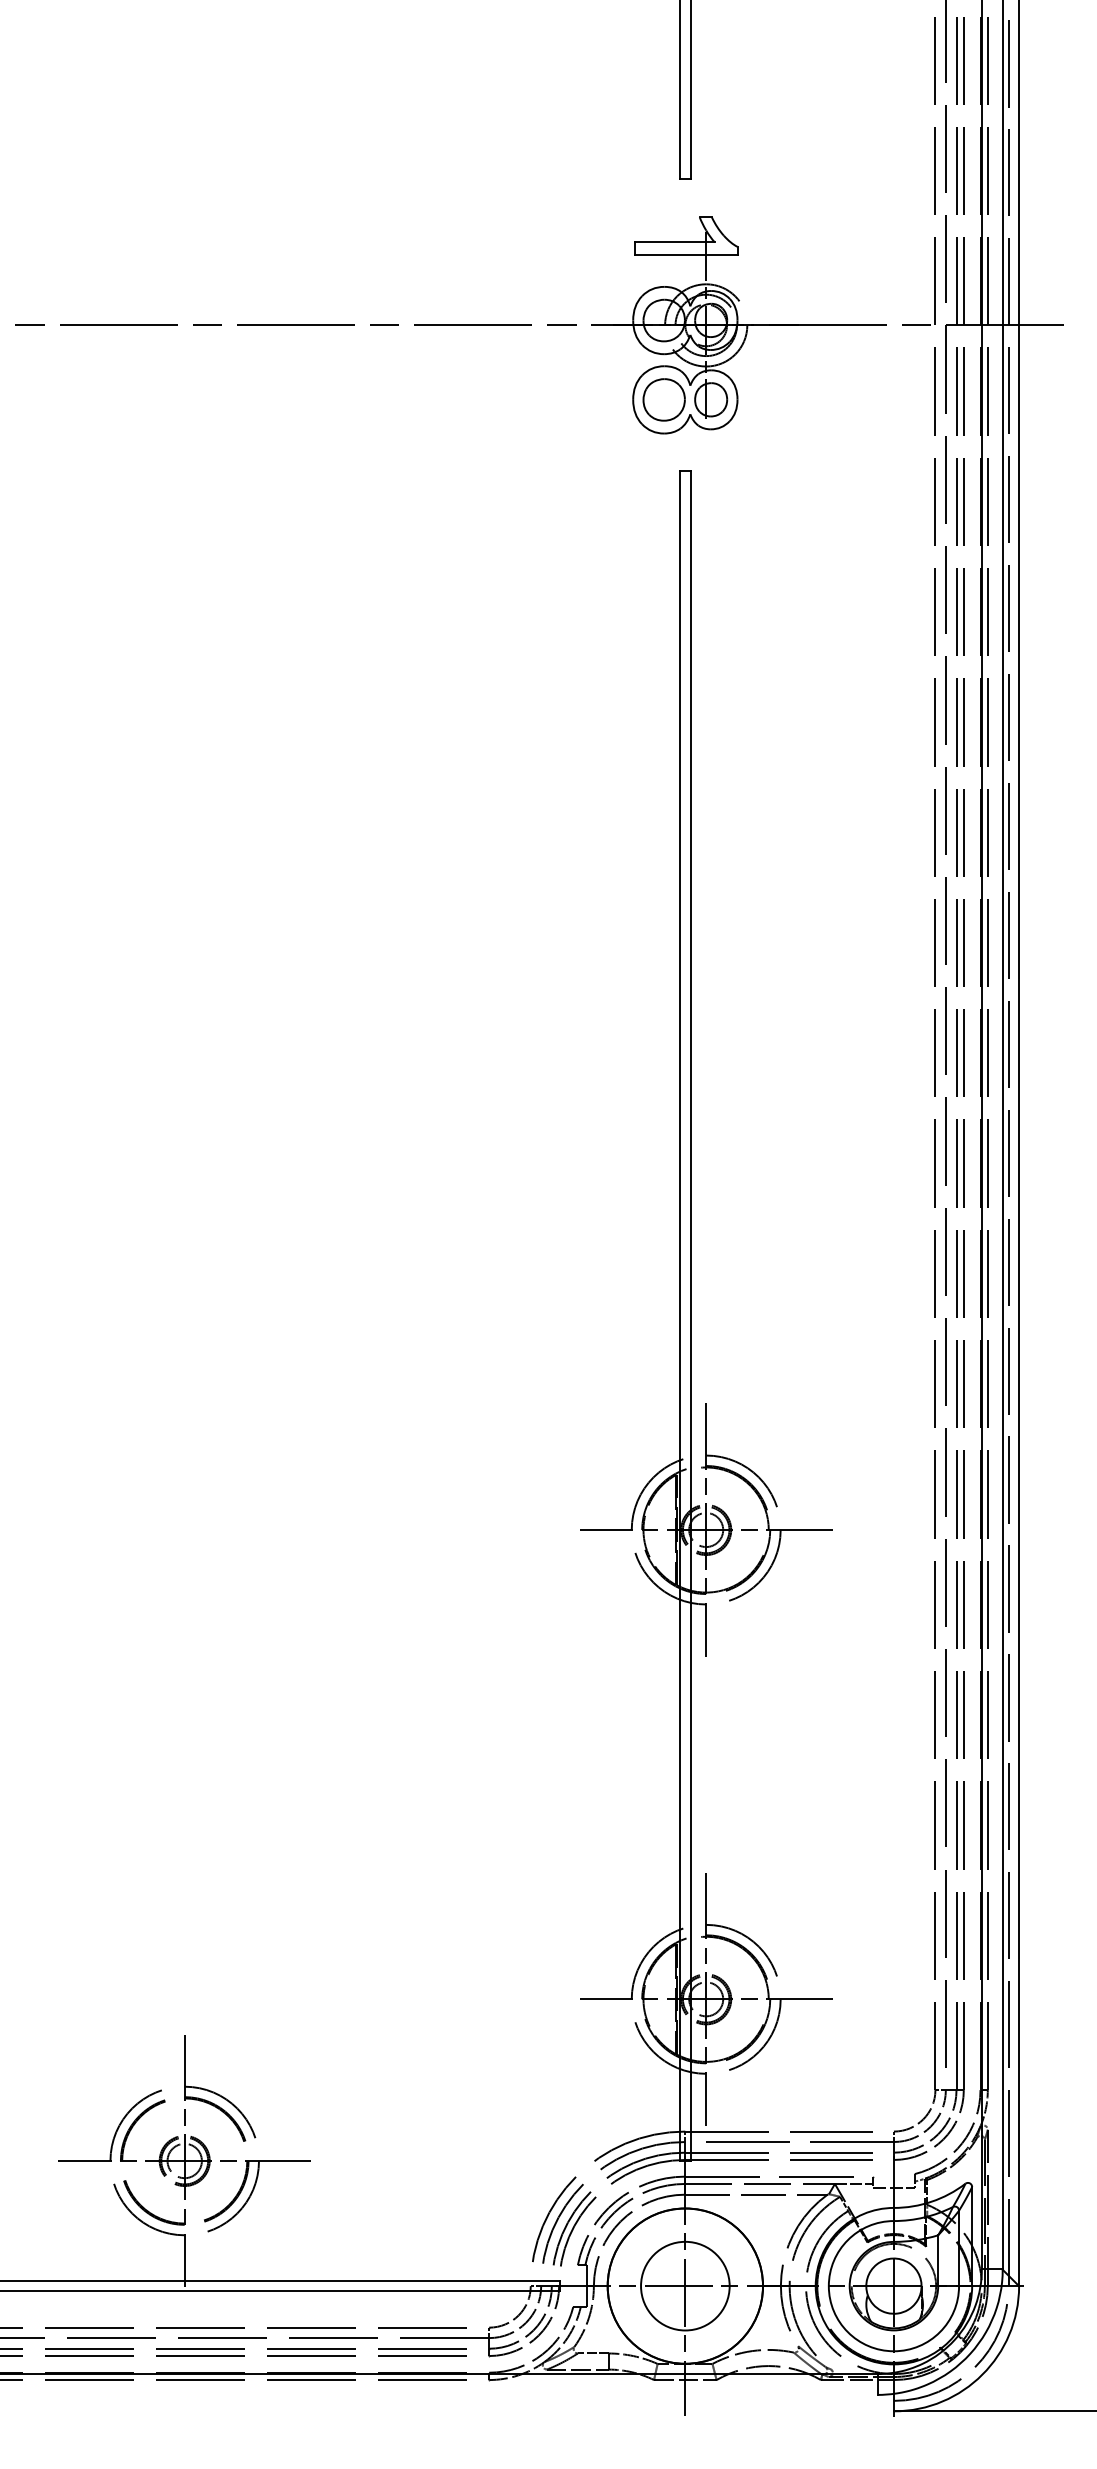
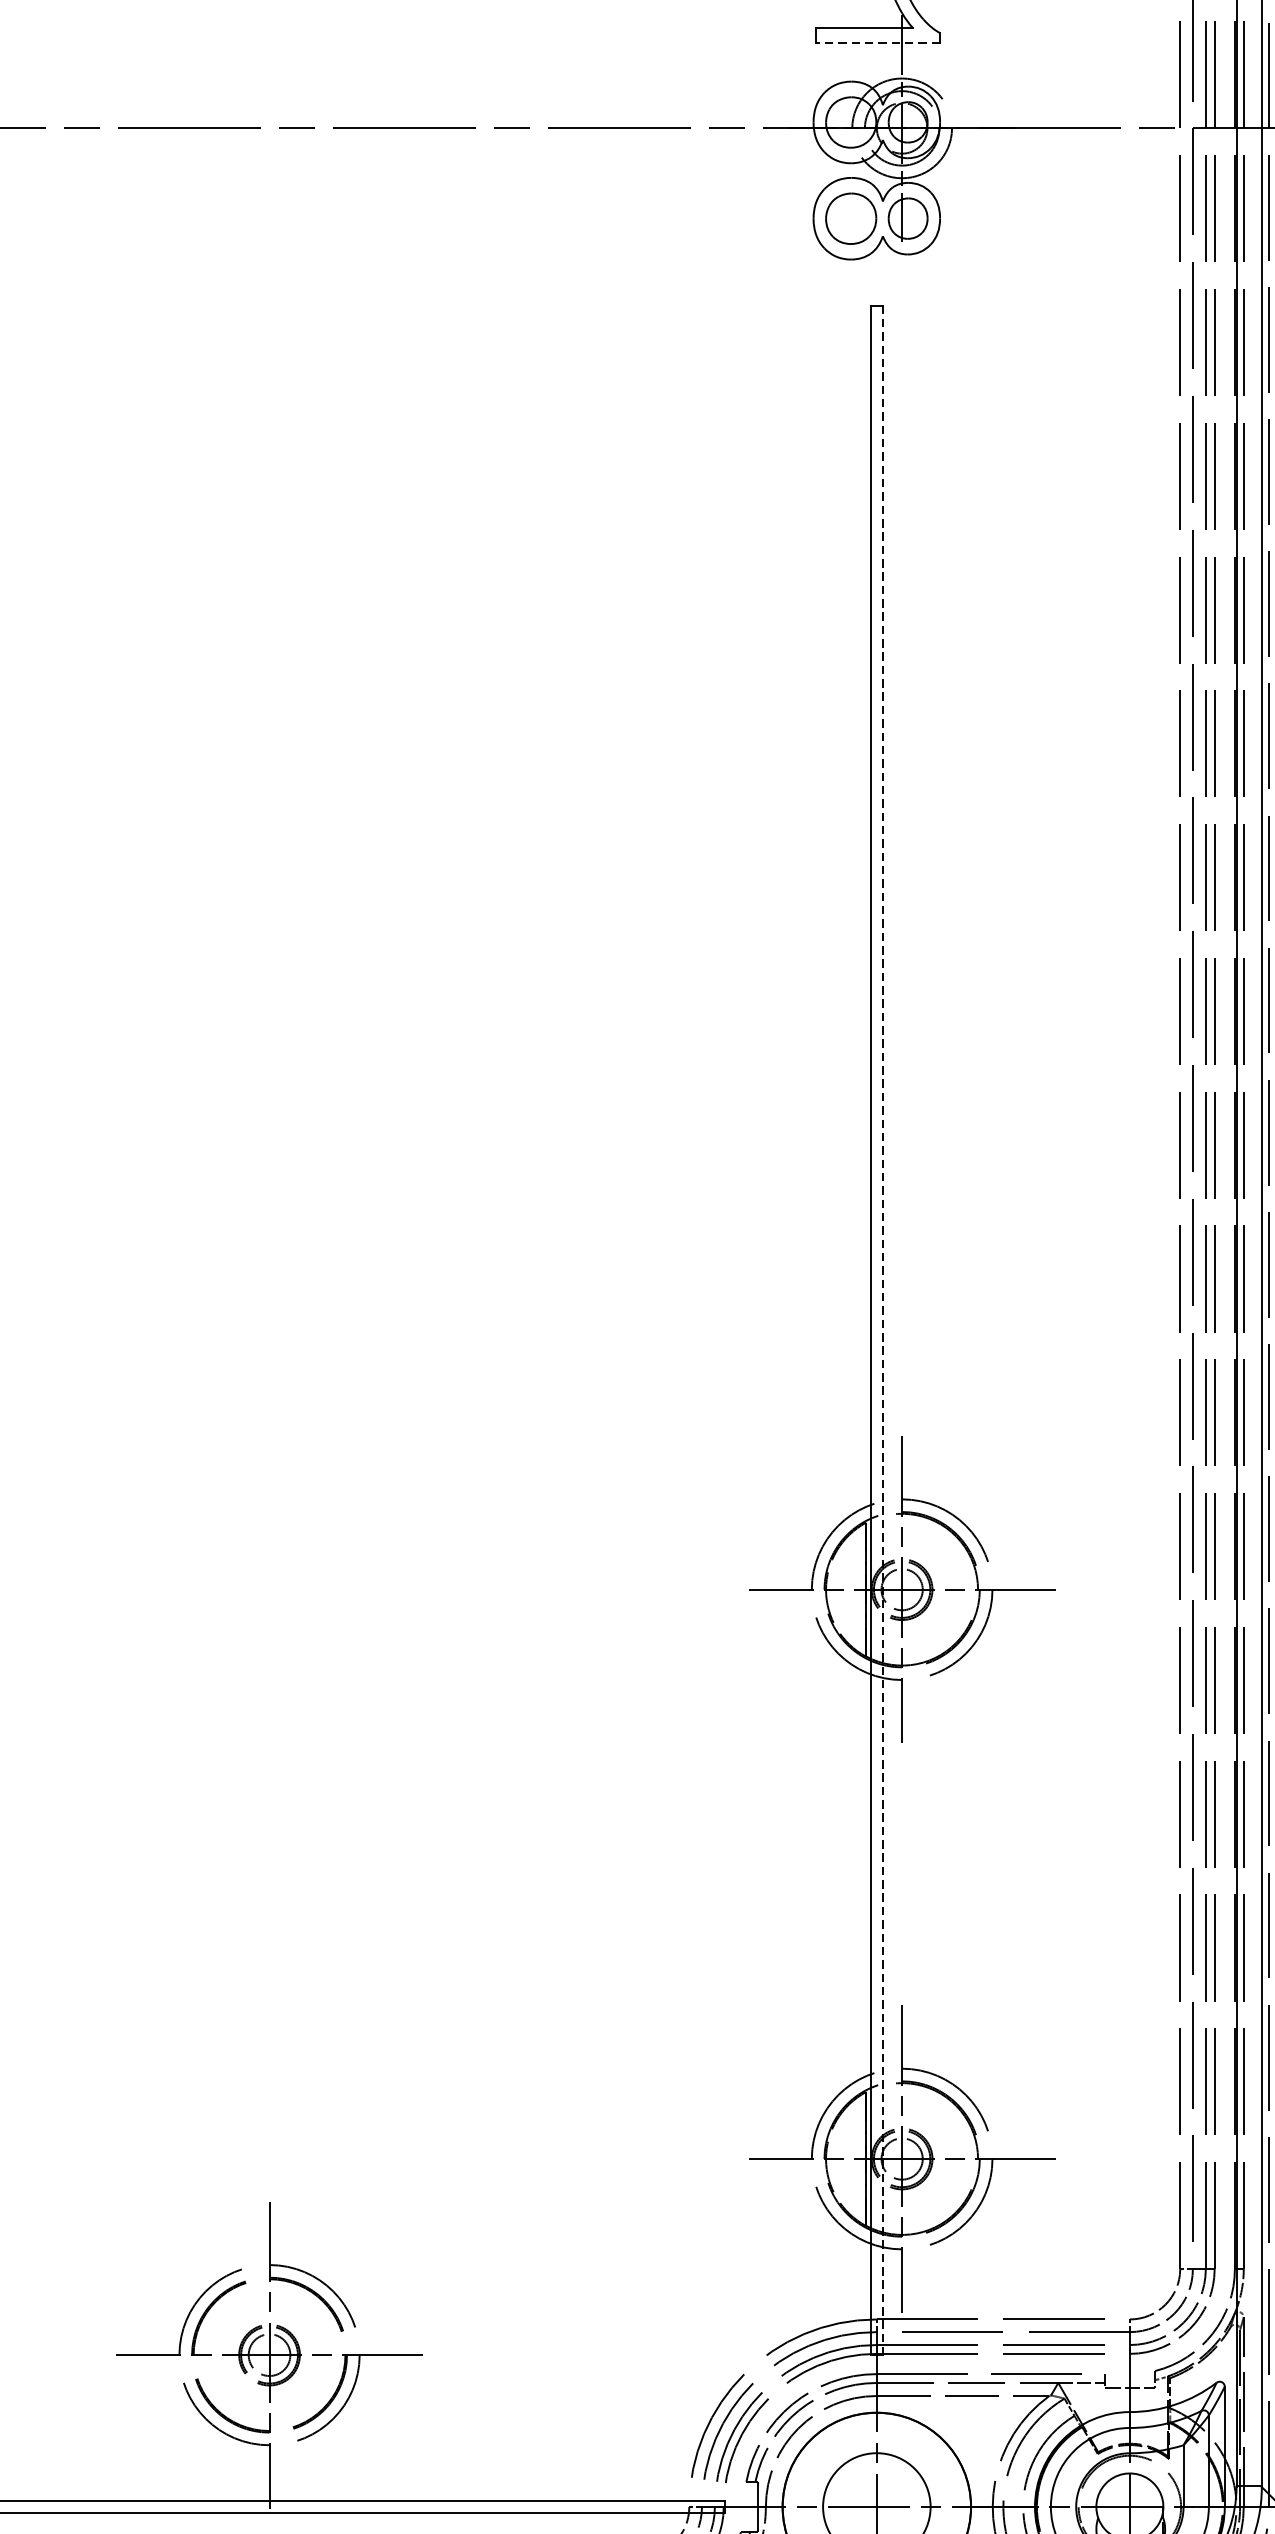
line: (685, 254) -> (877, 42), solid -> dashed
line: (690, 1316) -> (883, 1330), solid -> dashed

